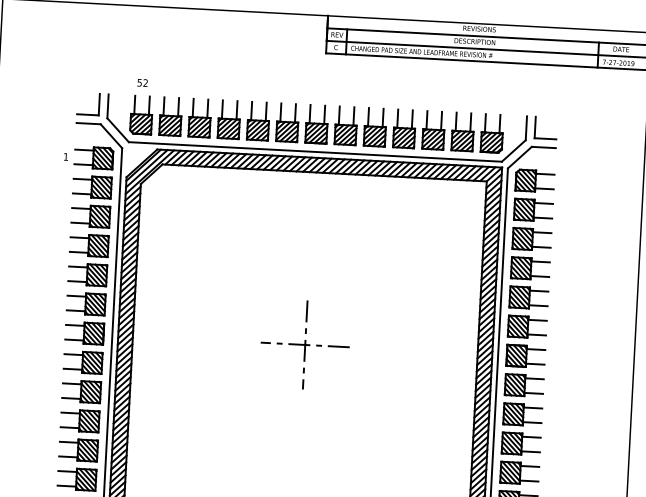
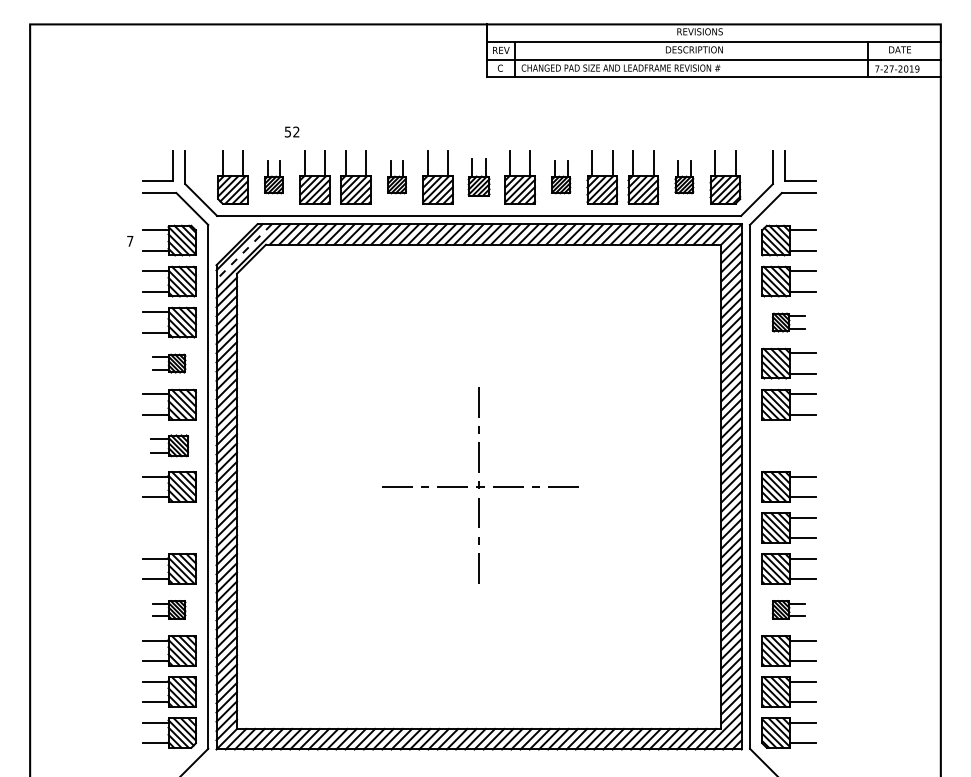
text: (142, 82) -> (291, 131), moved
part: (170, 116) -> (273, 177), size x0.6
part: (257, 121) -> (396, 177), size x0.6
part: (316, 124) -> (478, 177), size x0.7
part: (375, 127) -> (561, 177), size x0.6
part: (463, 132) -> (684, 177), size x0.6
text: (66, 157) -> (130, 241), 1 -> 7
line: (146, 169) -> (243, 252), solid -> dashed
part: (531, 239) -> (788, 322), size x0.6
part: (89, 245) -> (169, 363), size x0.6
part: (86, 303) -> (169, 445), size x0.7
part: (527, 326) -> (788, 445), removed
part: (305, 345) -> (479, 487), size x1.6
part: (83, 362) -> (169, 527), removed
part: (80, 420) -> (169, 609), size x0.6
part: (520, 443) -> (788, 609), size x0.6

